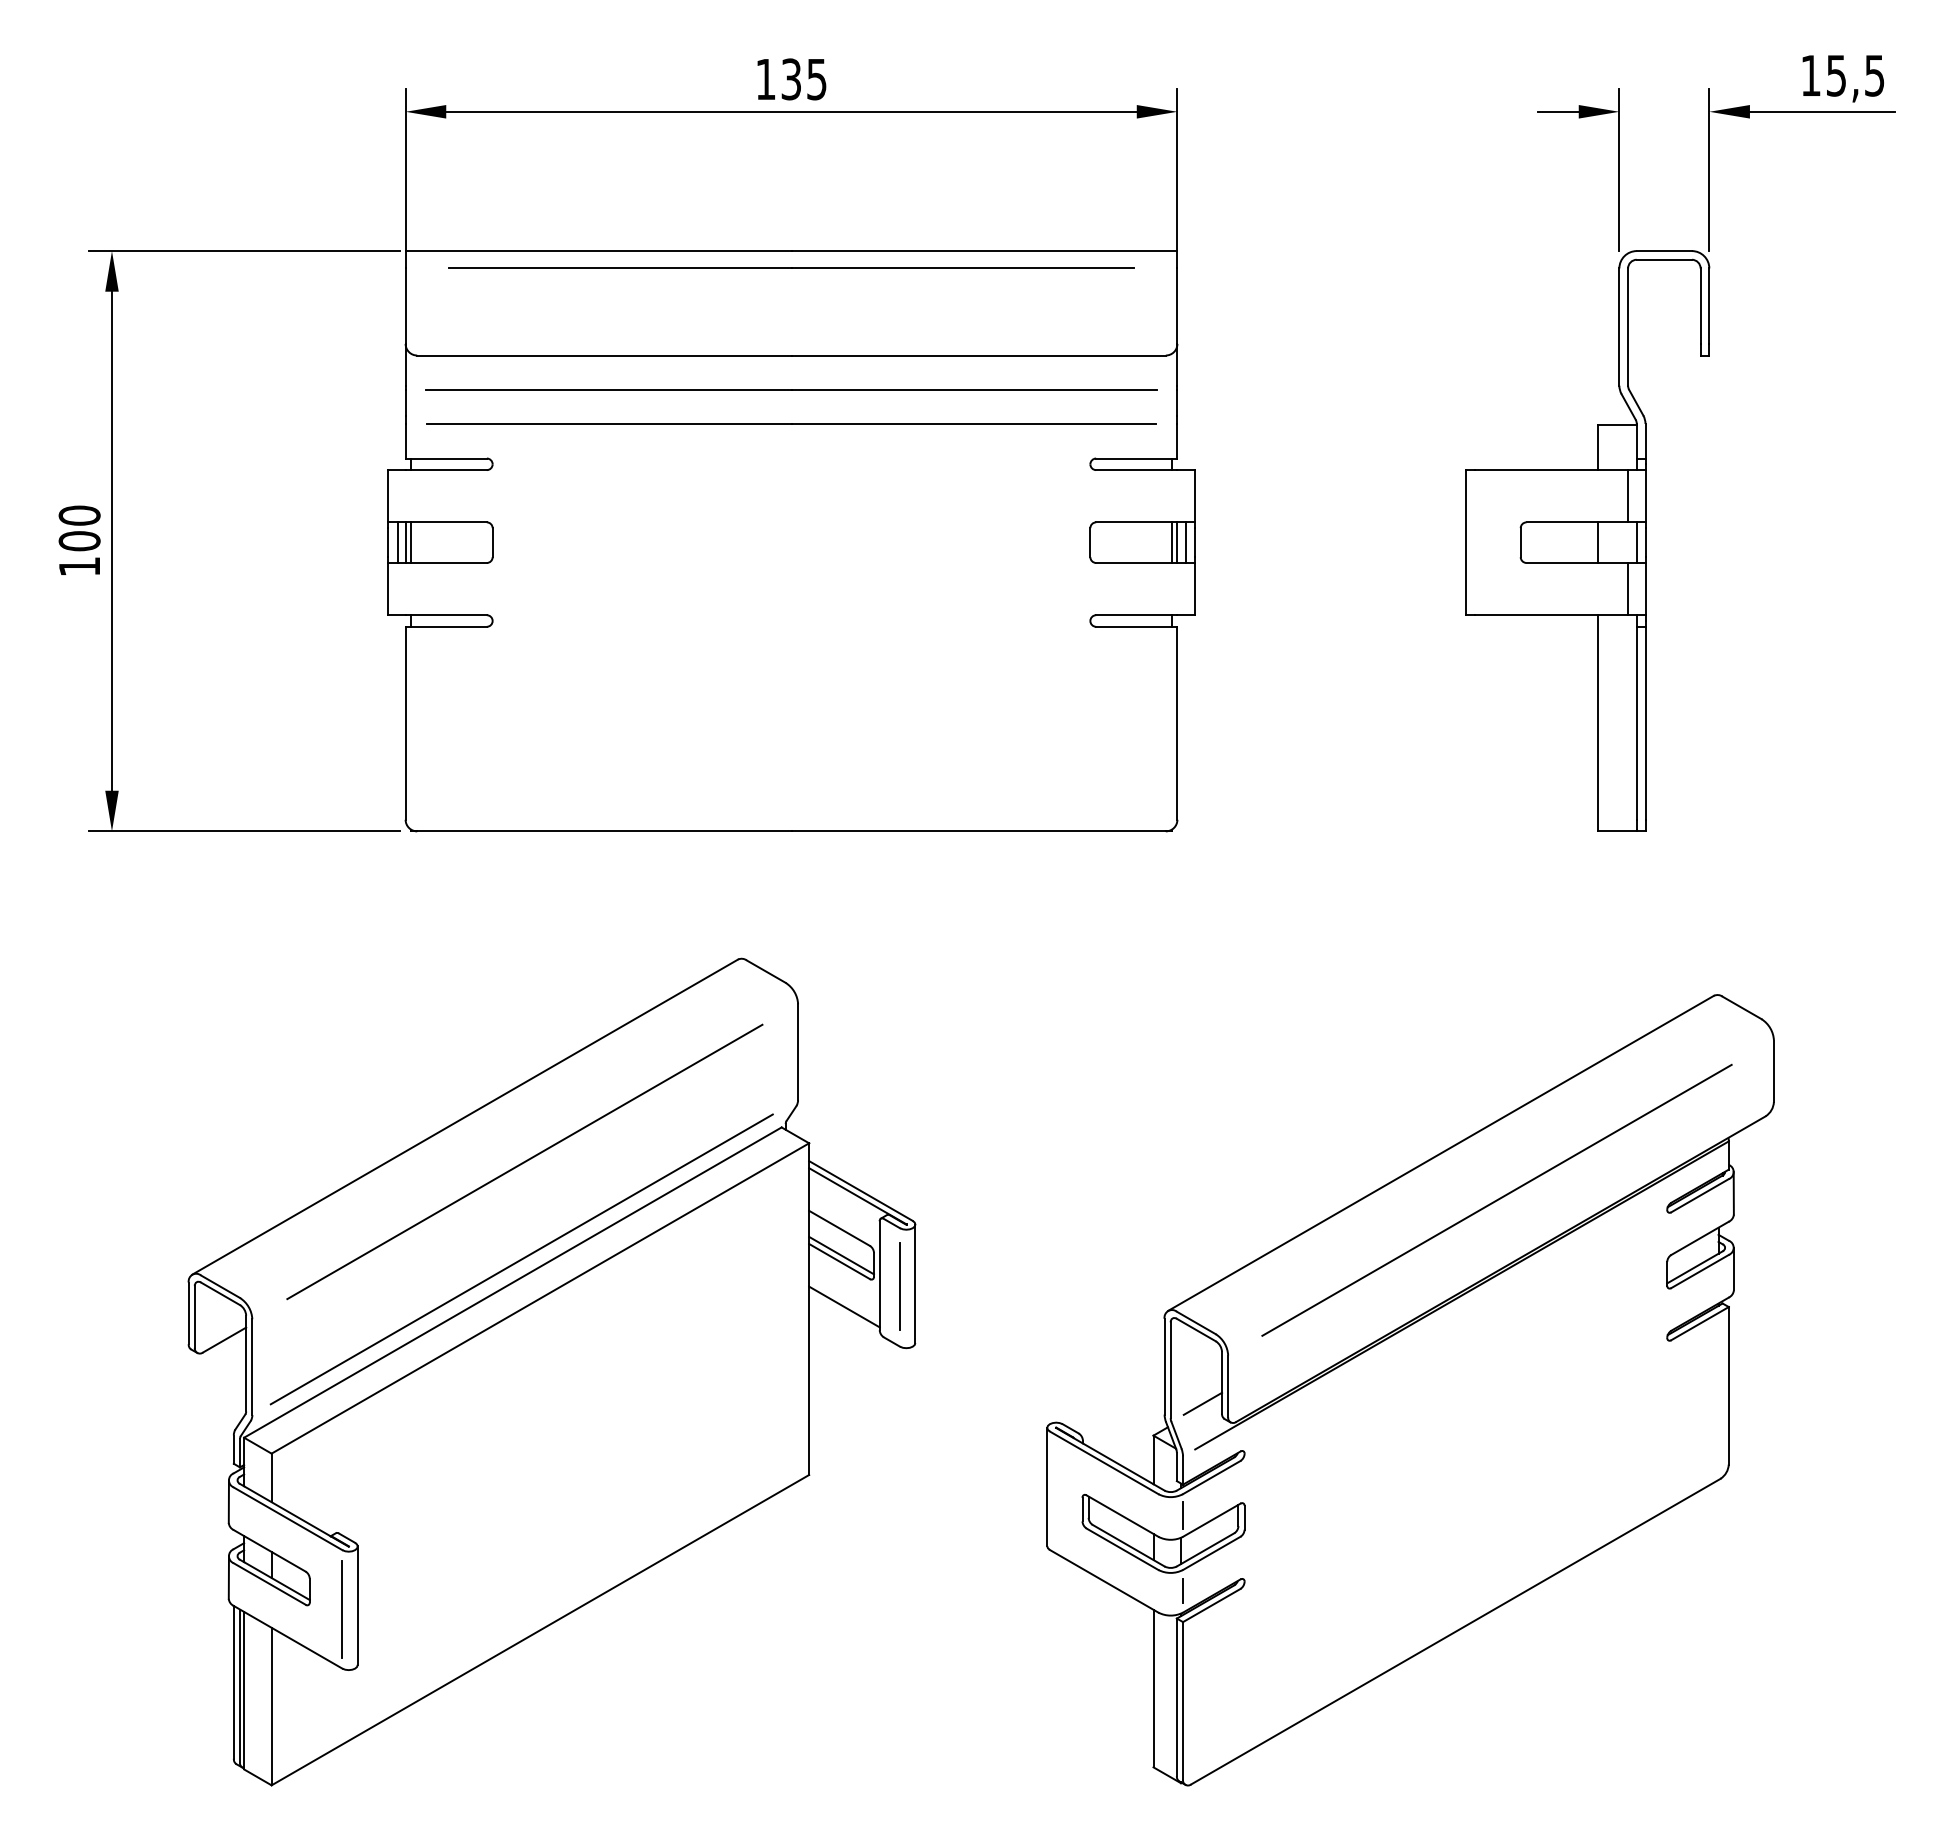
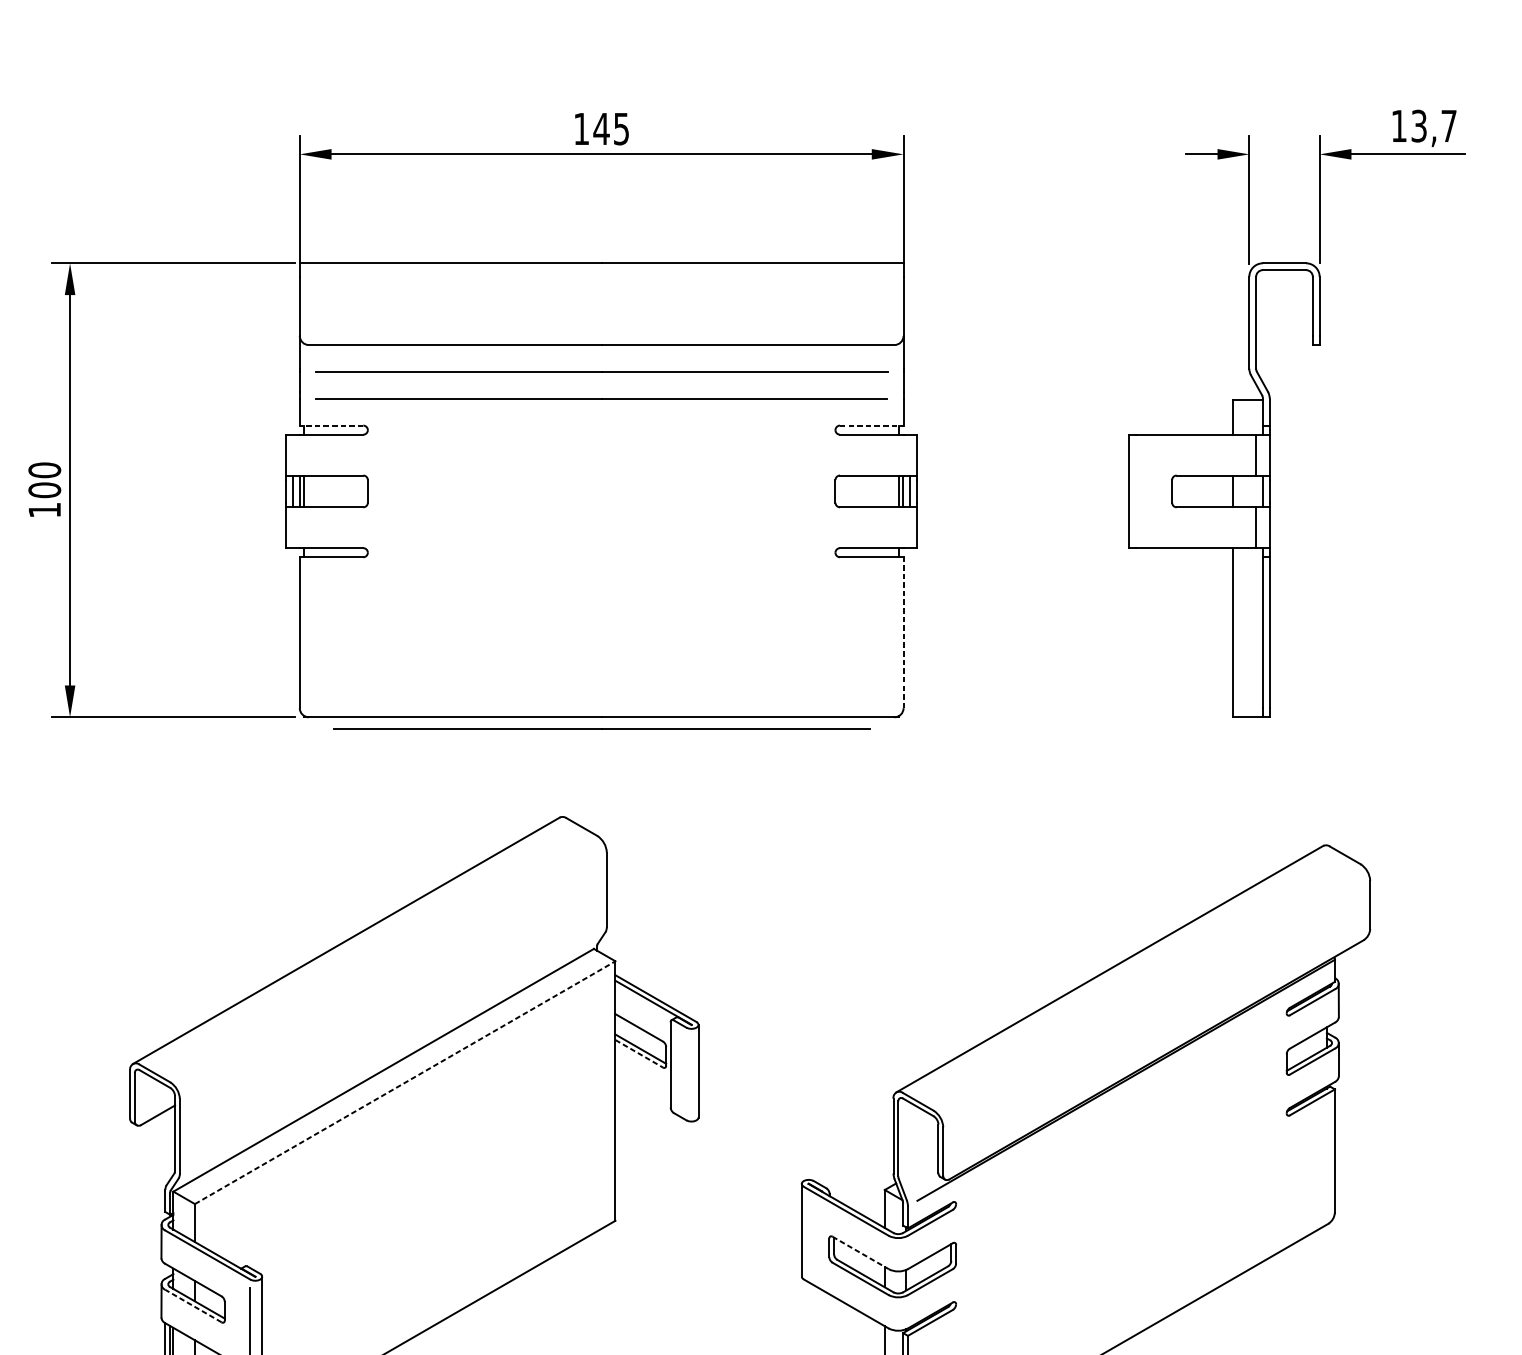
text: (1855, 75) -> (1434, 125), 15,5 -> 13,7
text: (790, 79) -> (600, 129), 135 -> 145
line: (791, 267) -> (601, 728), moved
line: (446, 458) -> (331, 425), solid -> dashed
line: (1136, 458) -> (871, 425), solid -> dashed
line: (1177, 722) -> (903, 632), solid -> dashed
line: (524, 1161) -> (392, 975), removed
line: (1496, 1199) -> (1153, 1005), removed
line: (521, 1259) -> (390, 1052), removed
line: (839, 1261) -> (639, 1053), solid -> dashed
line: (900, 1286) -> (686, 1073), removed
line: (540, 1298) -> (405, 1082), solid -> dashed
line: (844, 1306) -> (643, 1088), removed
line: (1202, 1403) -> (923, 1164), removed
line: (1183, 1515) -> (908, 1252), removed
line: (1122, 1516) -> (860, 1253), solid -> dashed
line: (269, 1583) -> (193, 1305), solid -> dashed
line: (1183, 1591) -> (908, 1311), removed

